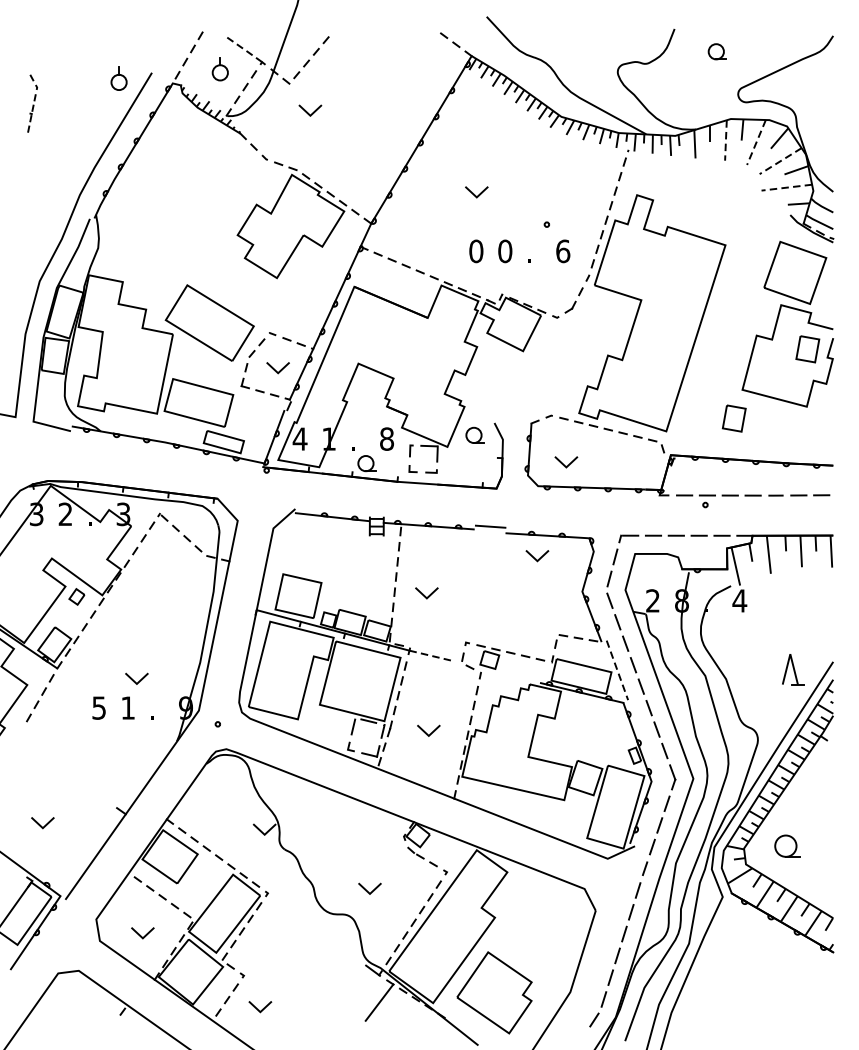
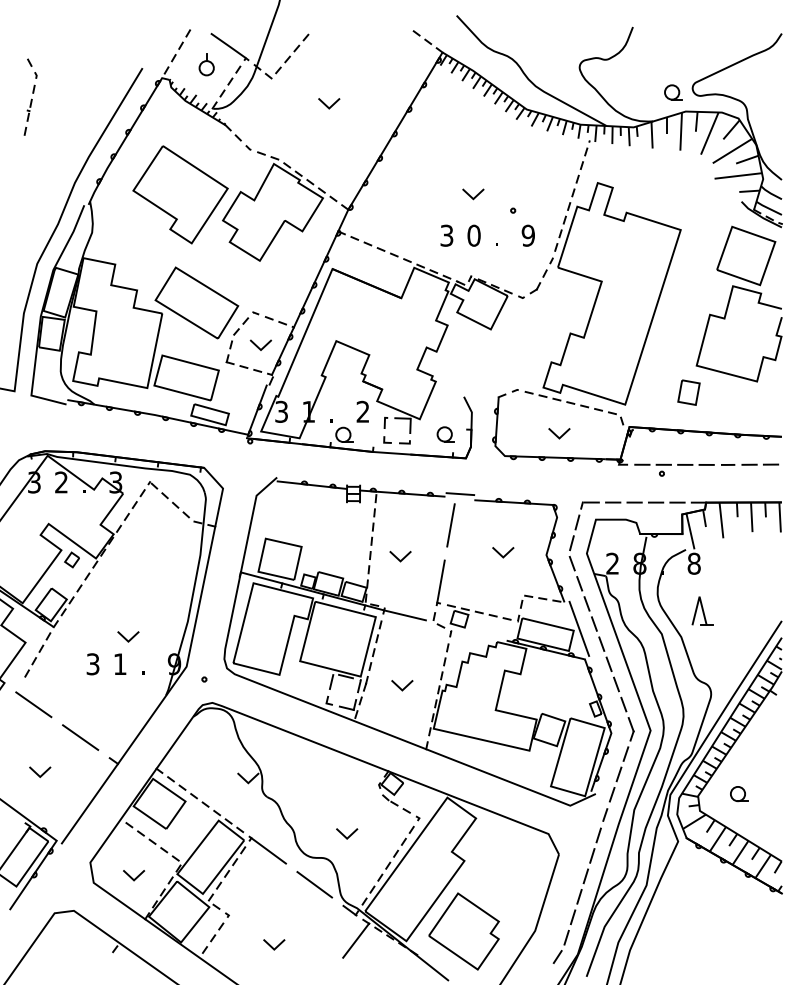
line: (243, 48) -> (228, 45), dashed -> solid
part: (717, 51) -> (673, 92), moved
part: (118, 78) -> (111, 73), removed
part: (32, 102) -> (30, 96), size x1.43
line: (308, 112) -> (327, 105), moved
line: (726, 140) -> (681, 131), dashed -> solid
line: (756, 142) -> (709, 133), dashed -> solid
line: (780, 161) -> (732, 151), dashed -> solid
line: (787, 187) -> (738, 175), dashed -> solid
line: (479, 193) -> (475, 195), moved
part: (192, 207) -> (180, 194), added
text: (475, 251) -> (446, 235), 0 -> 3
text: (563, 251) -> (528, 235), 6 -> 9
part: (807, 349) -> (757, 327), removed
part: (474, 435) -> (445, 434), moved
text: (300, 438) -> (281, 411), 4 -> 3
text: (386, 438) -> (362, 411), 8 -> 2
line: (564, 464) -> (557, 435), moved
line: (535, 558) -> (501, 554), moved
line: (480, 560) -> (450, 525), added
text: (740, 600) -> (694, 563), 4 -> 8
line: (469, 619) -> (440, 581), added
line: (432, 656) -> (405, 615), dashed -> solid
part: (793, 668) -> (702, 610), moved
line: (617, 669) -> (579, 628), dashed -> solid
text: (99, 707) -> (93, 663), 5 -> 3
line: (35, 750) -> (33, 704), added
line: (85, 786) -> (80, 737), added
part: (788, 846) -> (739, 794), size x0.71
line: (286, 906) -> (268, 850), added
line: (335, 942) -> (314, 884), added
line: (258, 1008) -> (272, 946), moved

